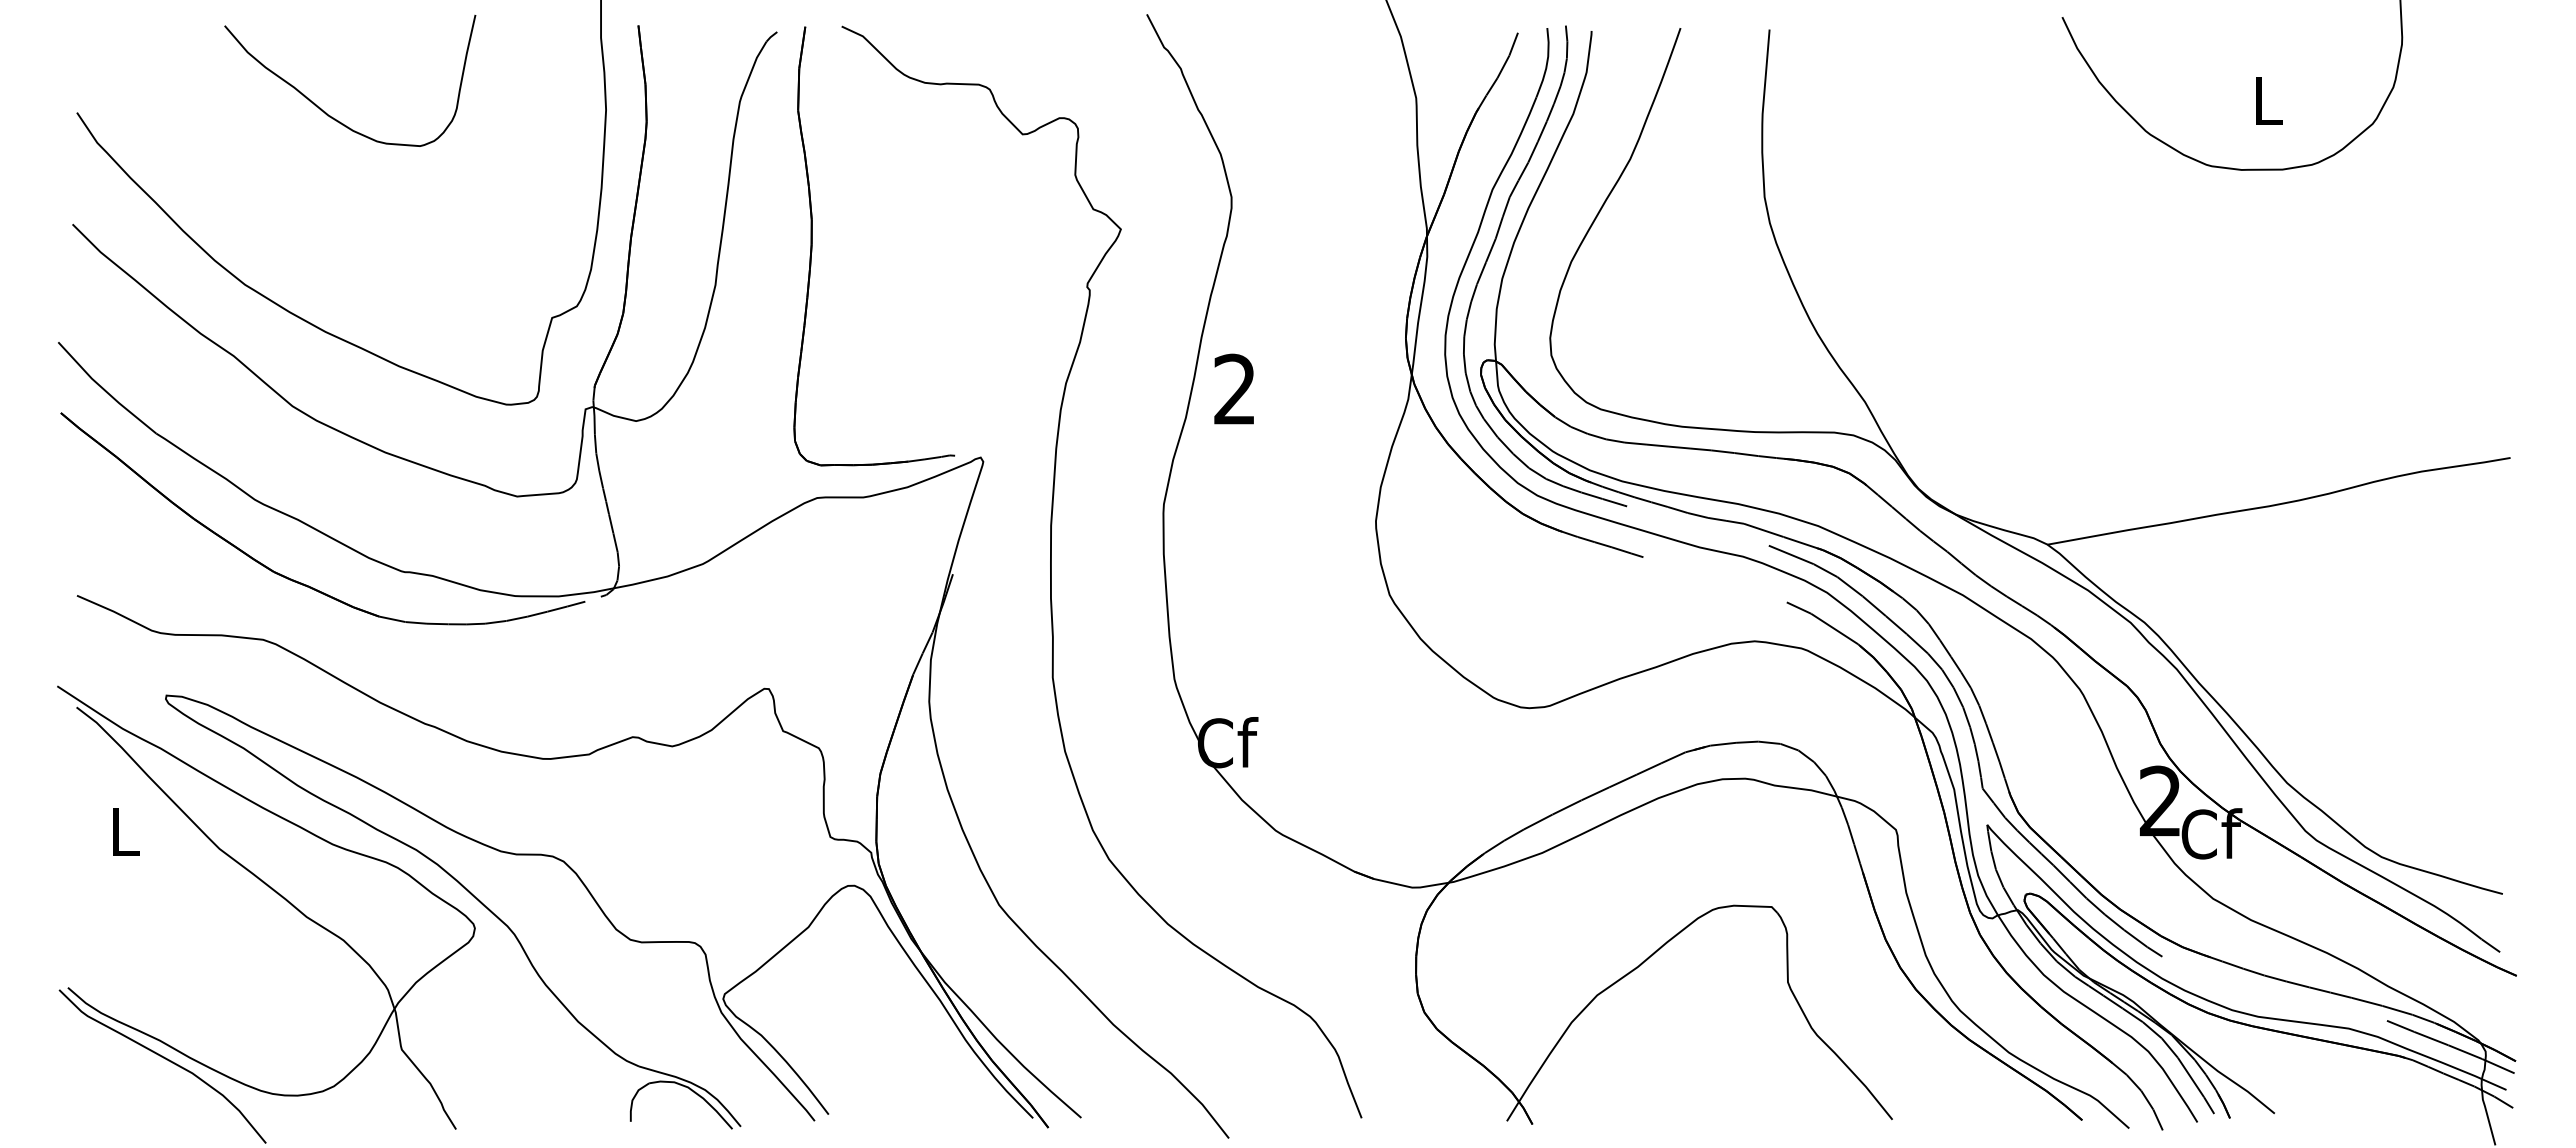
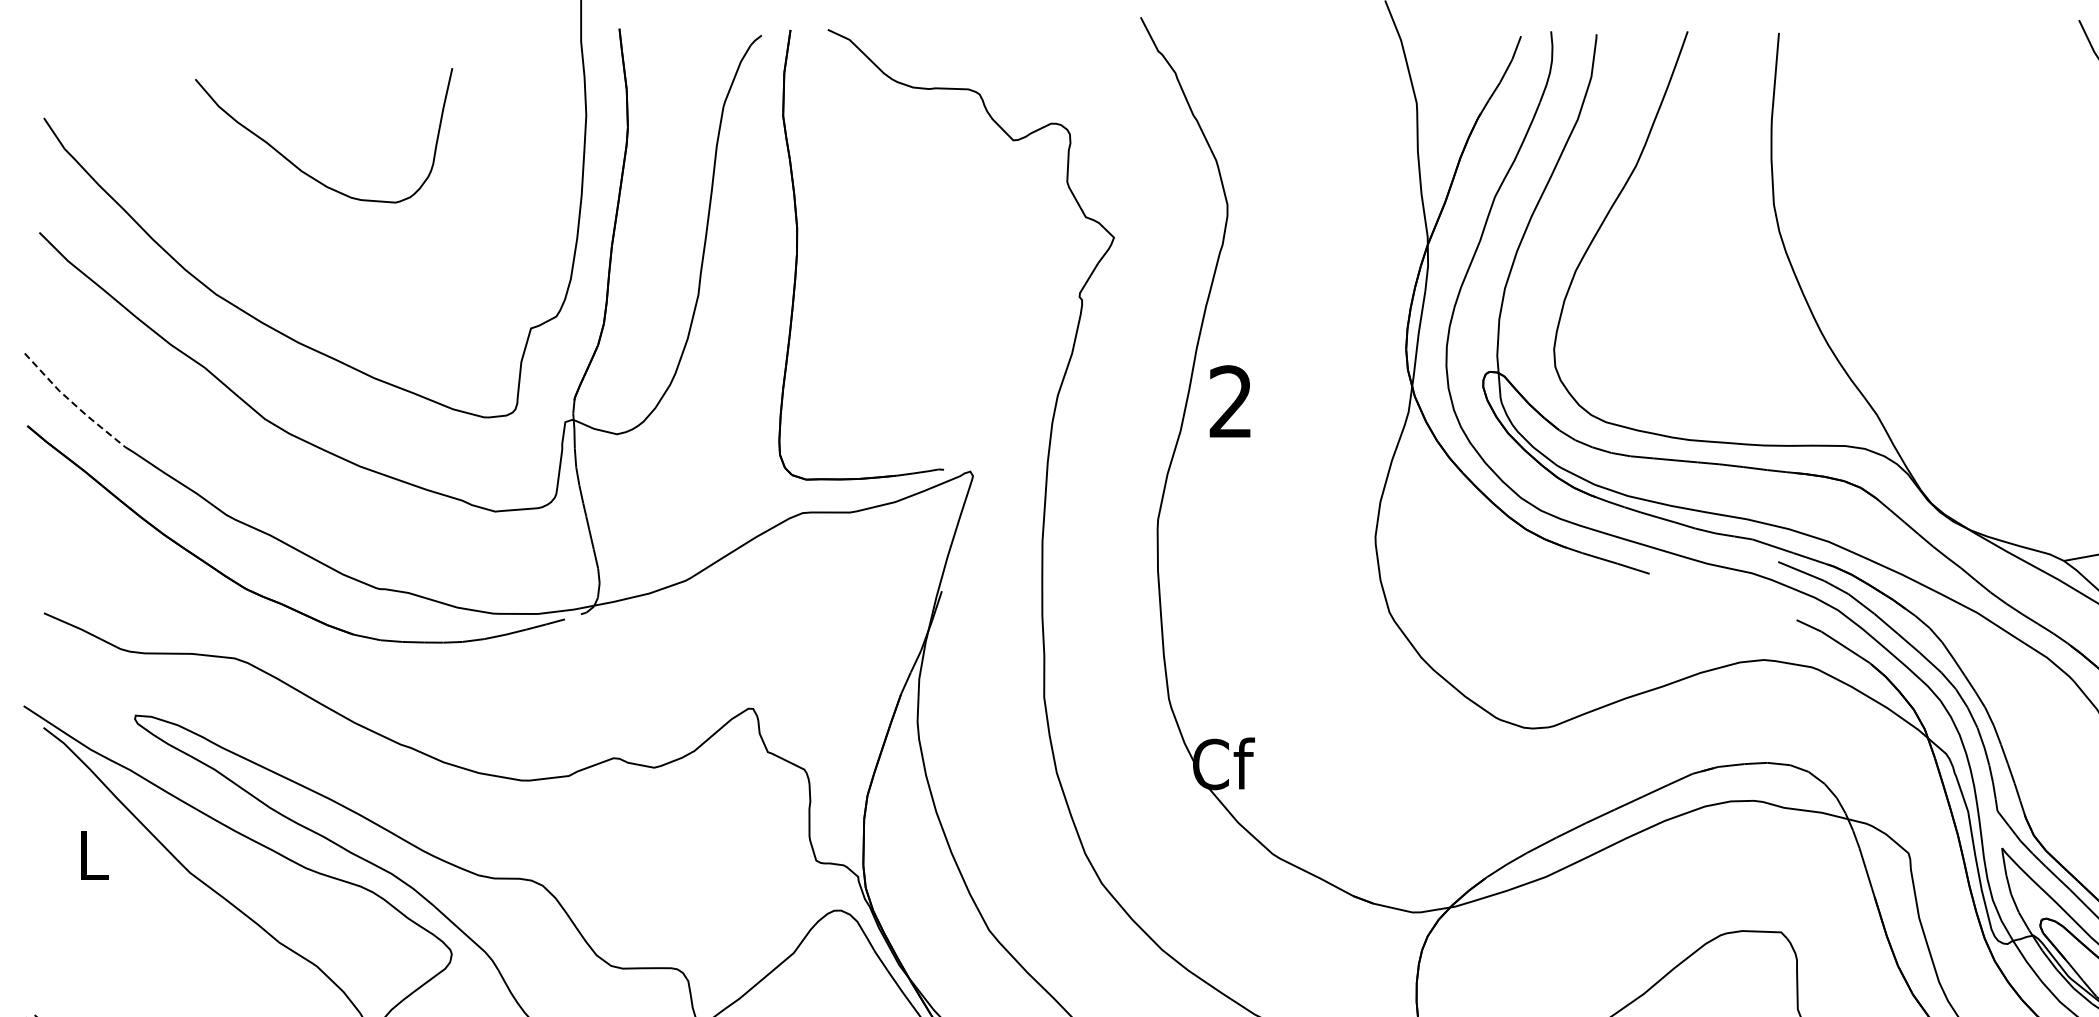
curve: (325, 111) -> (298, 167), moved
curve: (1493, 247) -> (1495, 256), removed
line: (105, 390) -> (73, 402), solid -> dashed

